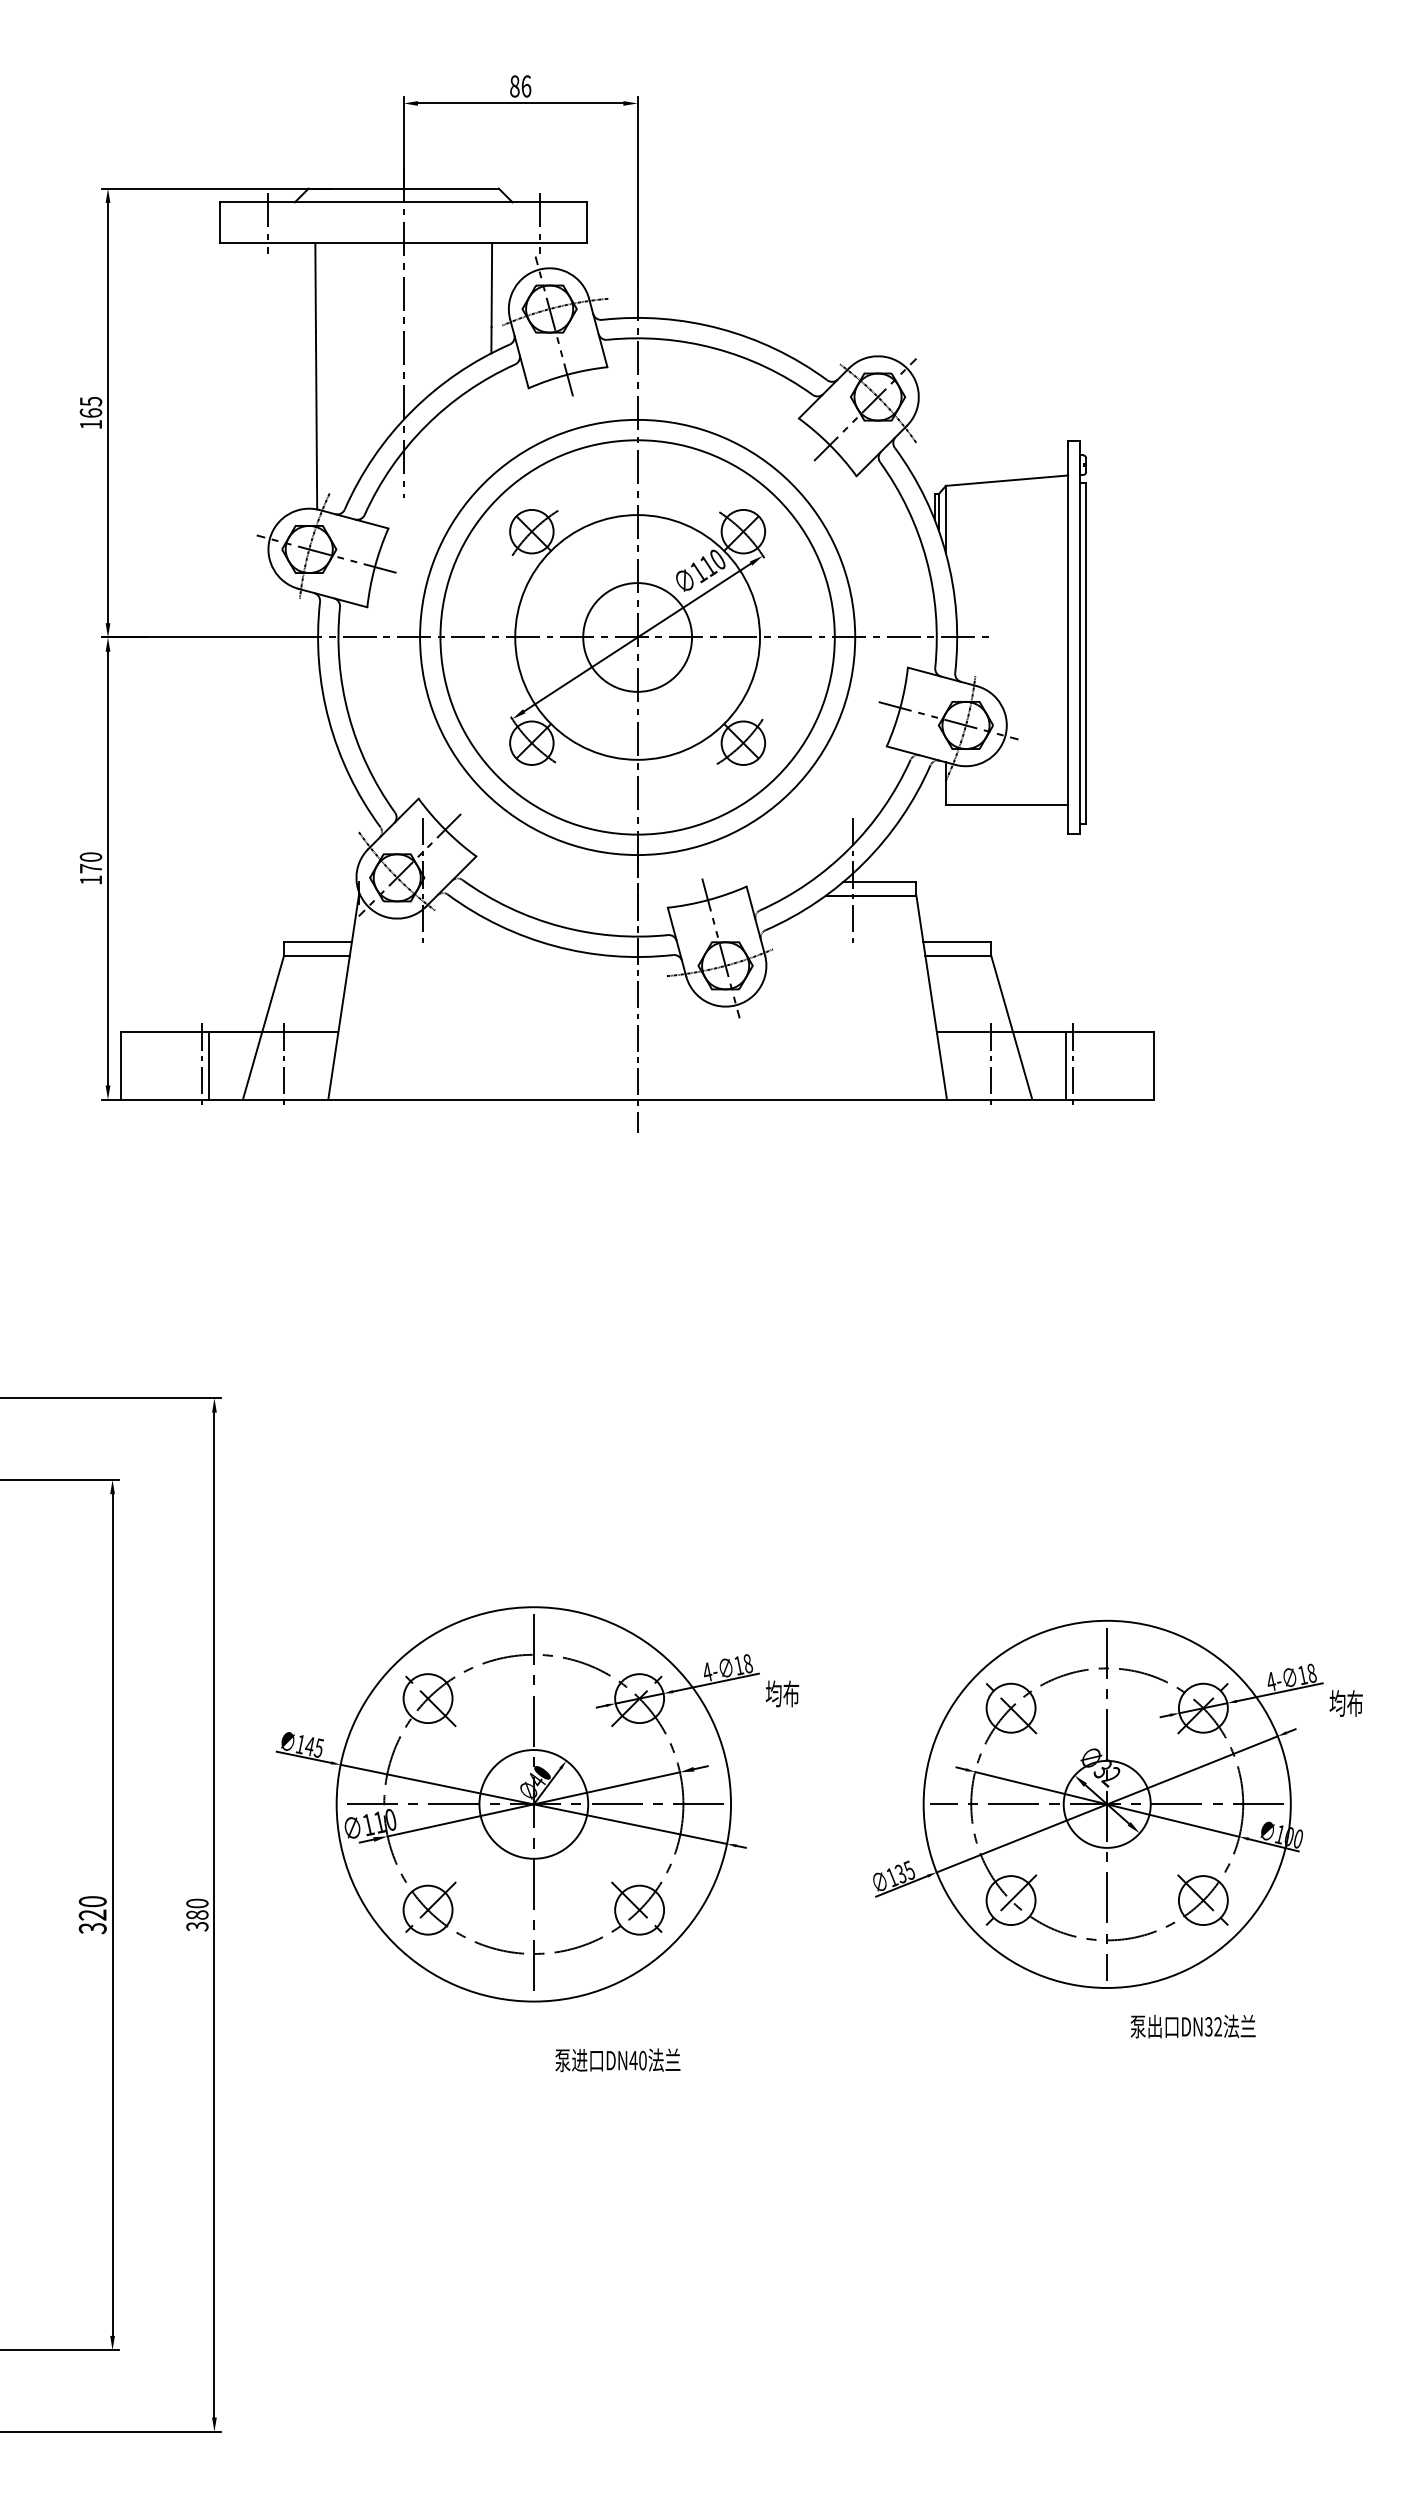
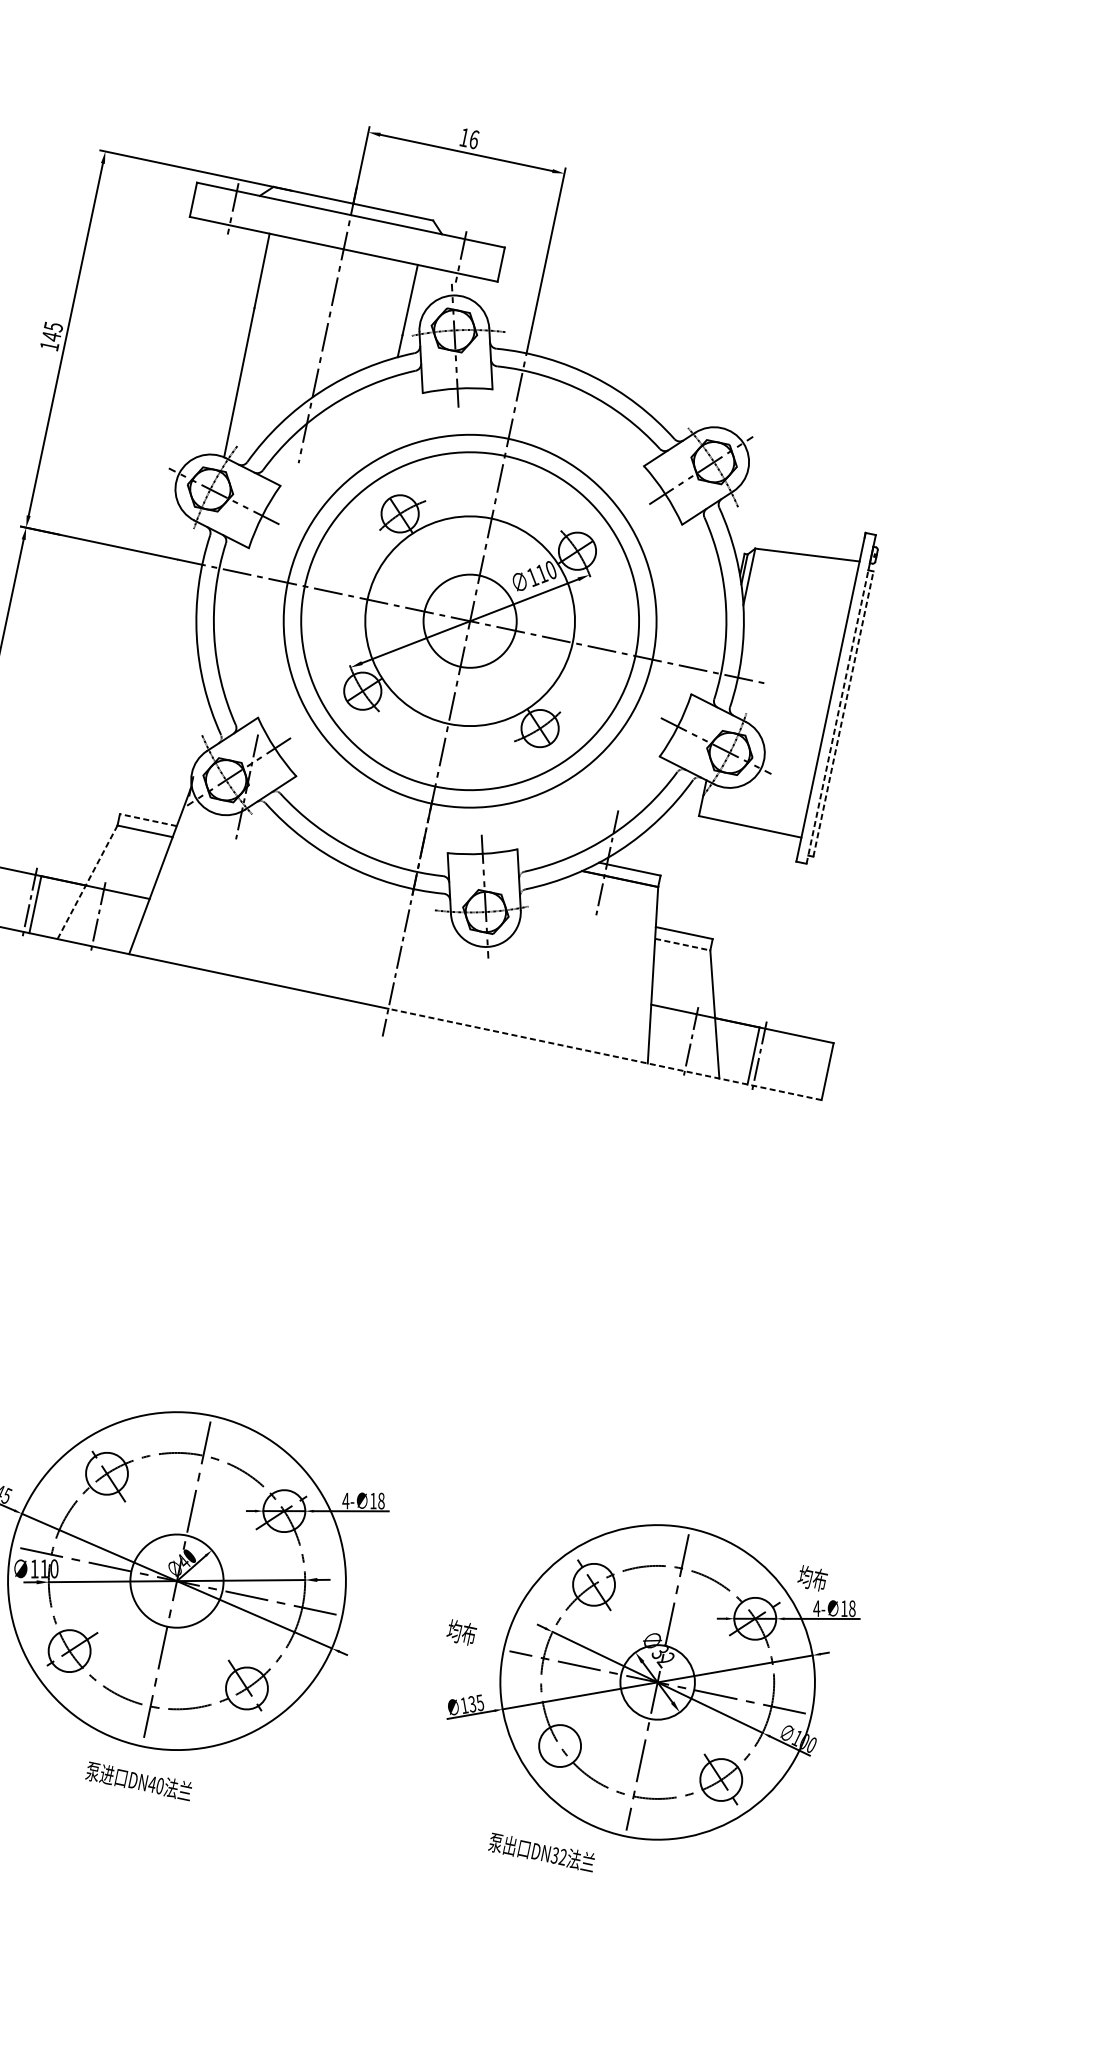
text: (514, 86) -> (464, 137), 86 -> 16
text: (90, 413) -> (51, 336), 165 -> 145
line: (1086, 653) -> (843, 713), solid -> dashed
line: (1080, 657) -> (837, 716), solid -> dashed
line: (318, 942) -> (148, 820), solid -> dashed
line: (958, 955) -> (682, 944), solid -> dashed
line: (263, 1027) -> (87, 882), solid -> dashed
line: (895, 1099) -> (604, 1054), solid -> dashed
text: (782, 1693) -> (461, 1632), moved
text: (1345, 1703) -> (812, 1578), moved
line: (1011, 1899) -> (560, 1745), removed
text: (1192, 2026) -> (541, 1852), moved
text: (617, 2060) -> (138, 1781), moved

